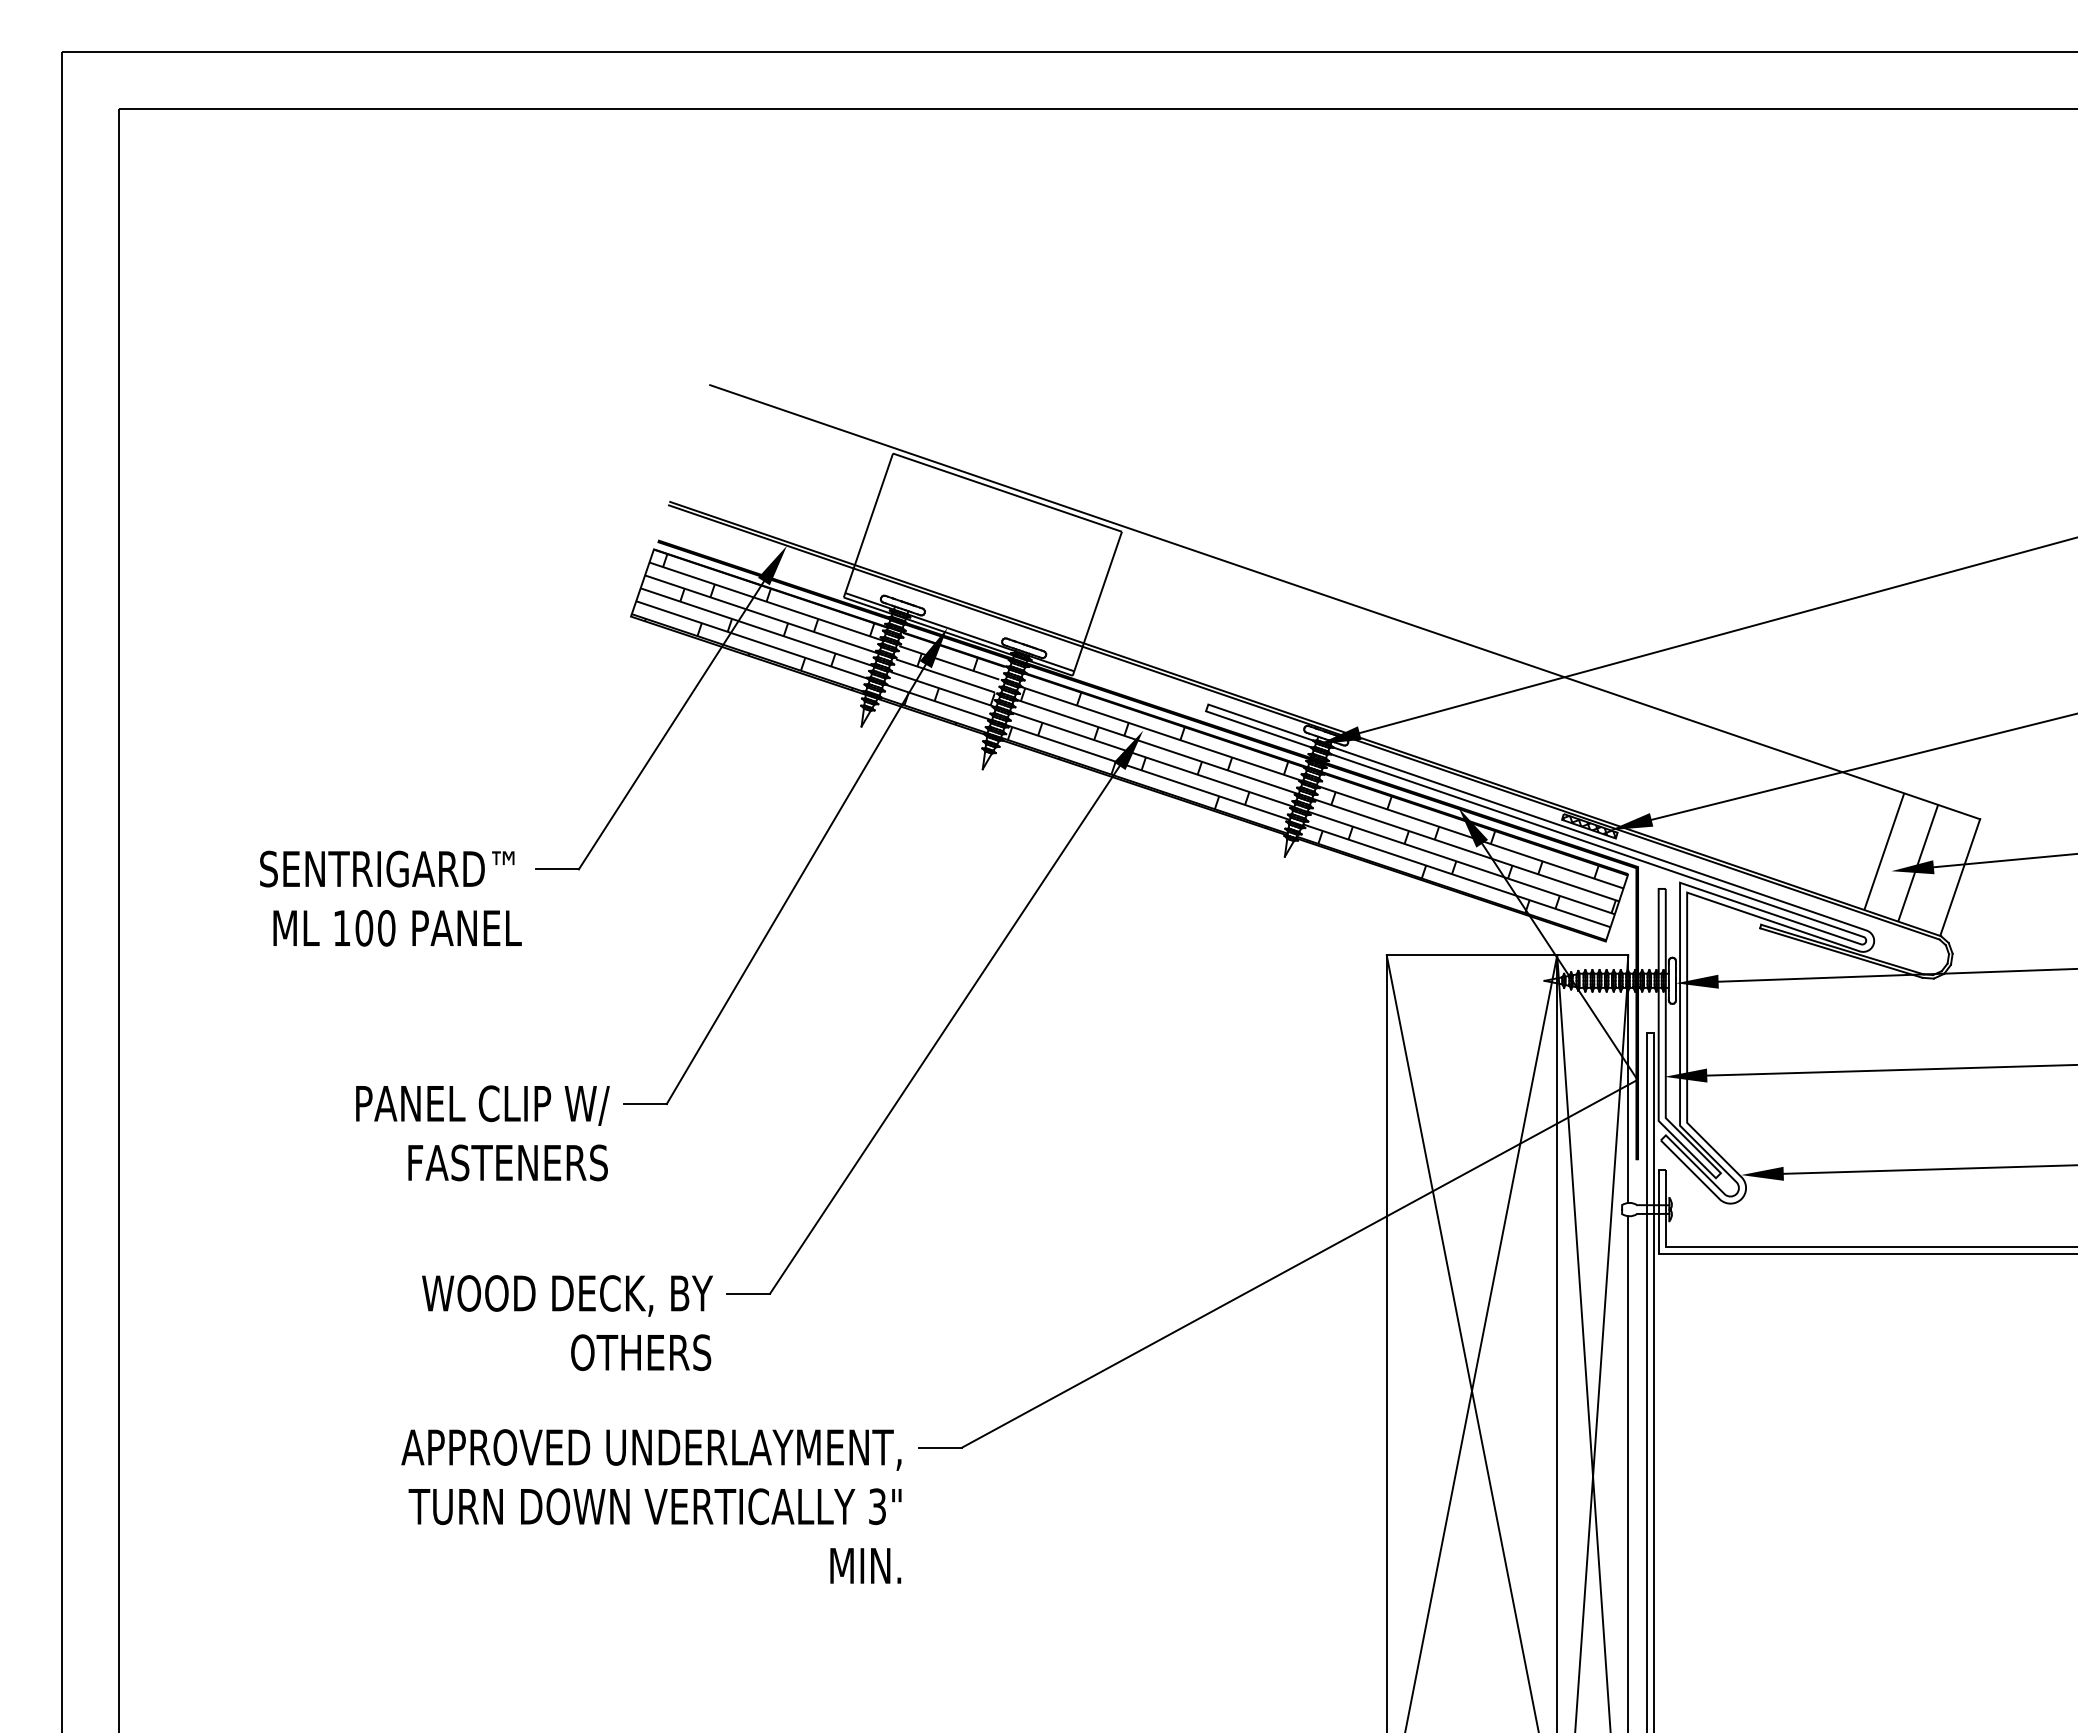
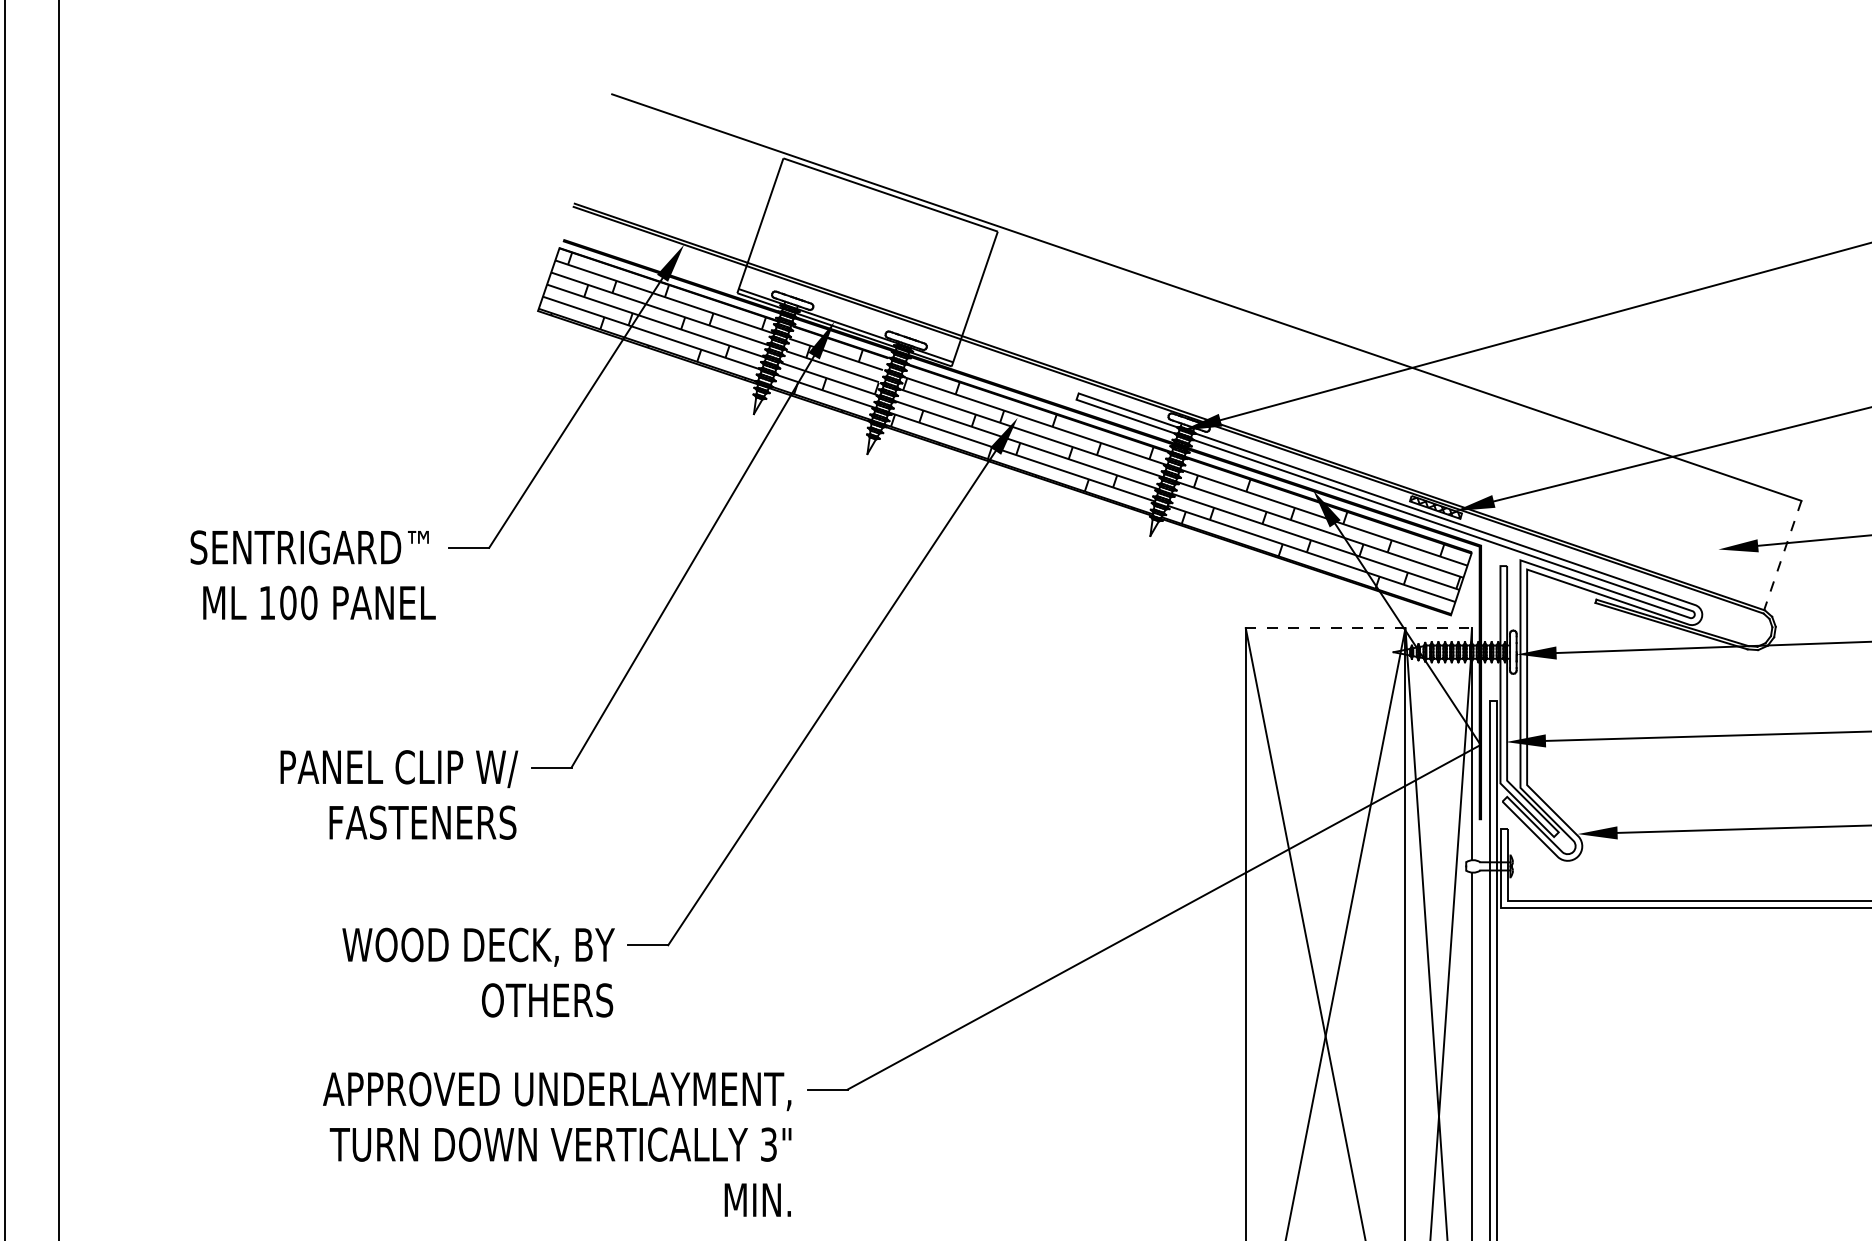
line: (1884, 850) -> (1711, 530), removed
line: (1918, 862) -> (1743, 541), removed
line: (1960, 877) -> (1783, 555), solid -> dashed
line: (1507, 955) -> (1358, 628), solid -> dashed

